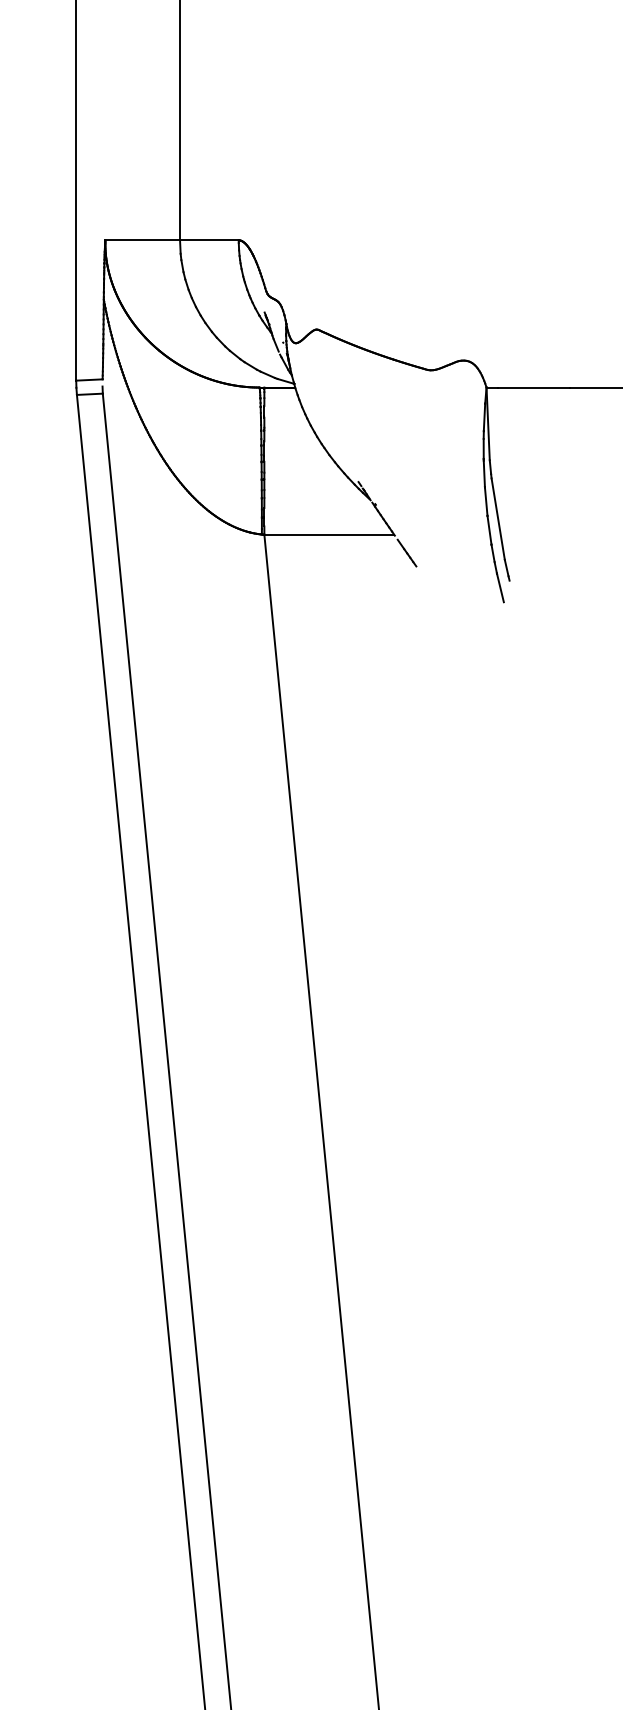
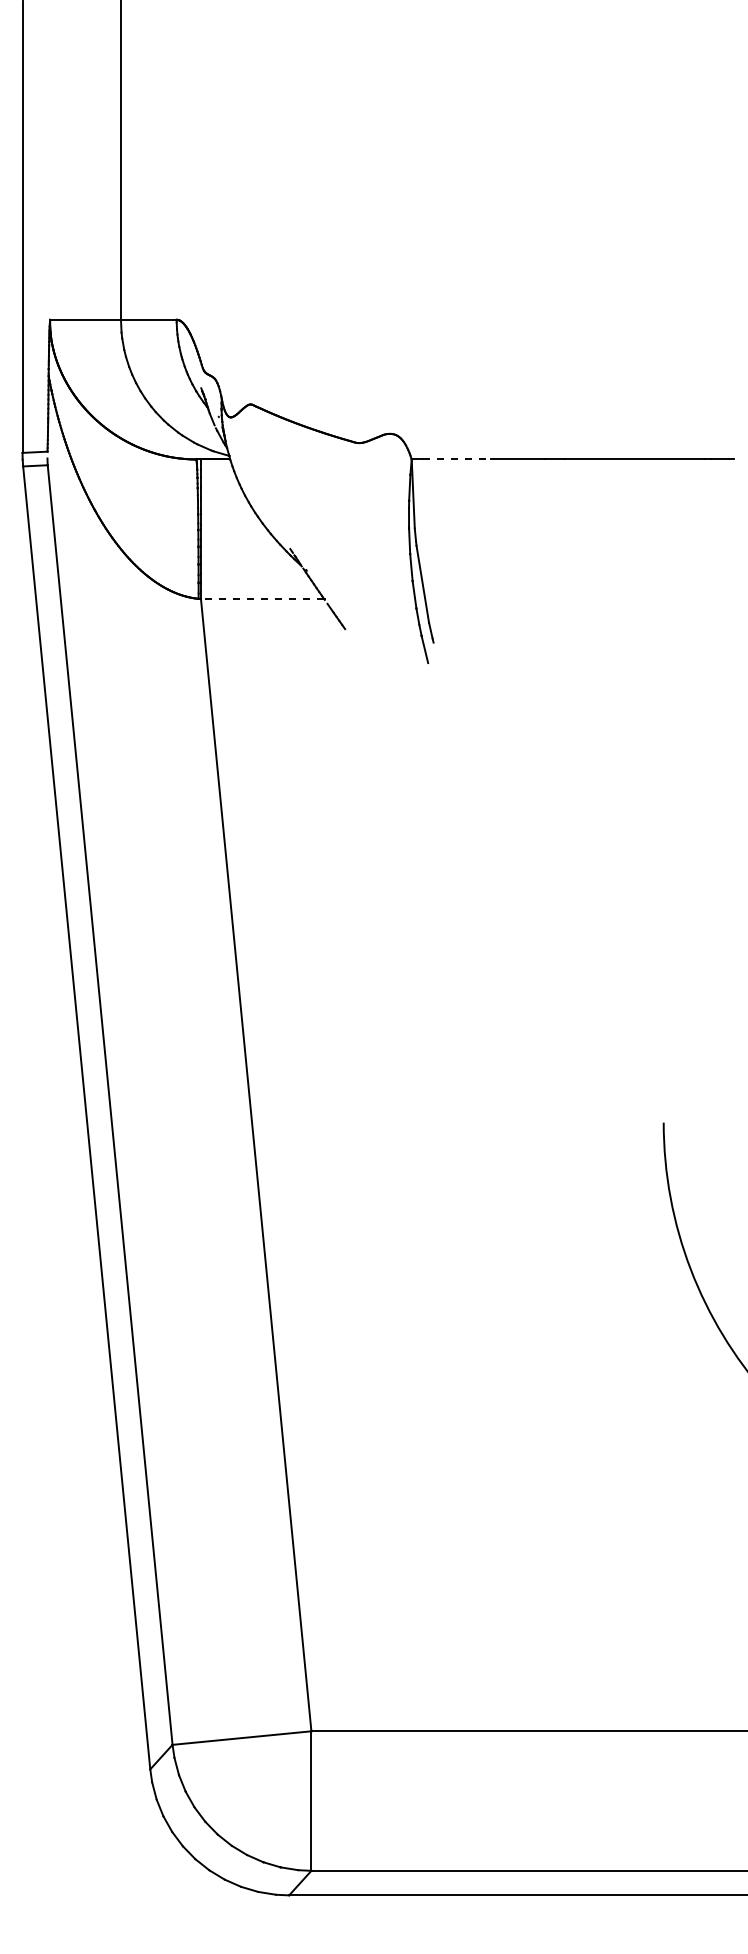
line: (533, 387) -> (456, 459), solid -> dashed
line: (329, 535) -> (262, 599), solid -> dashed

